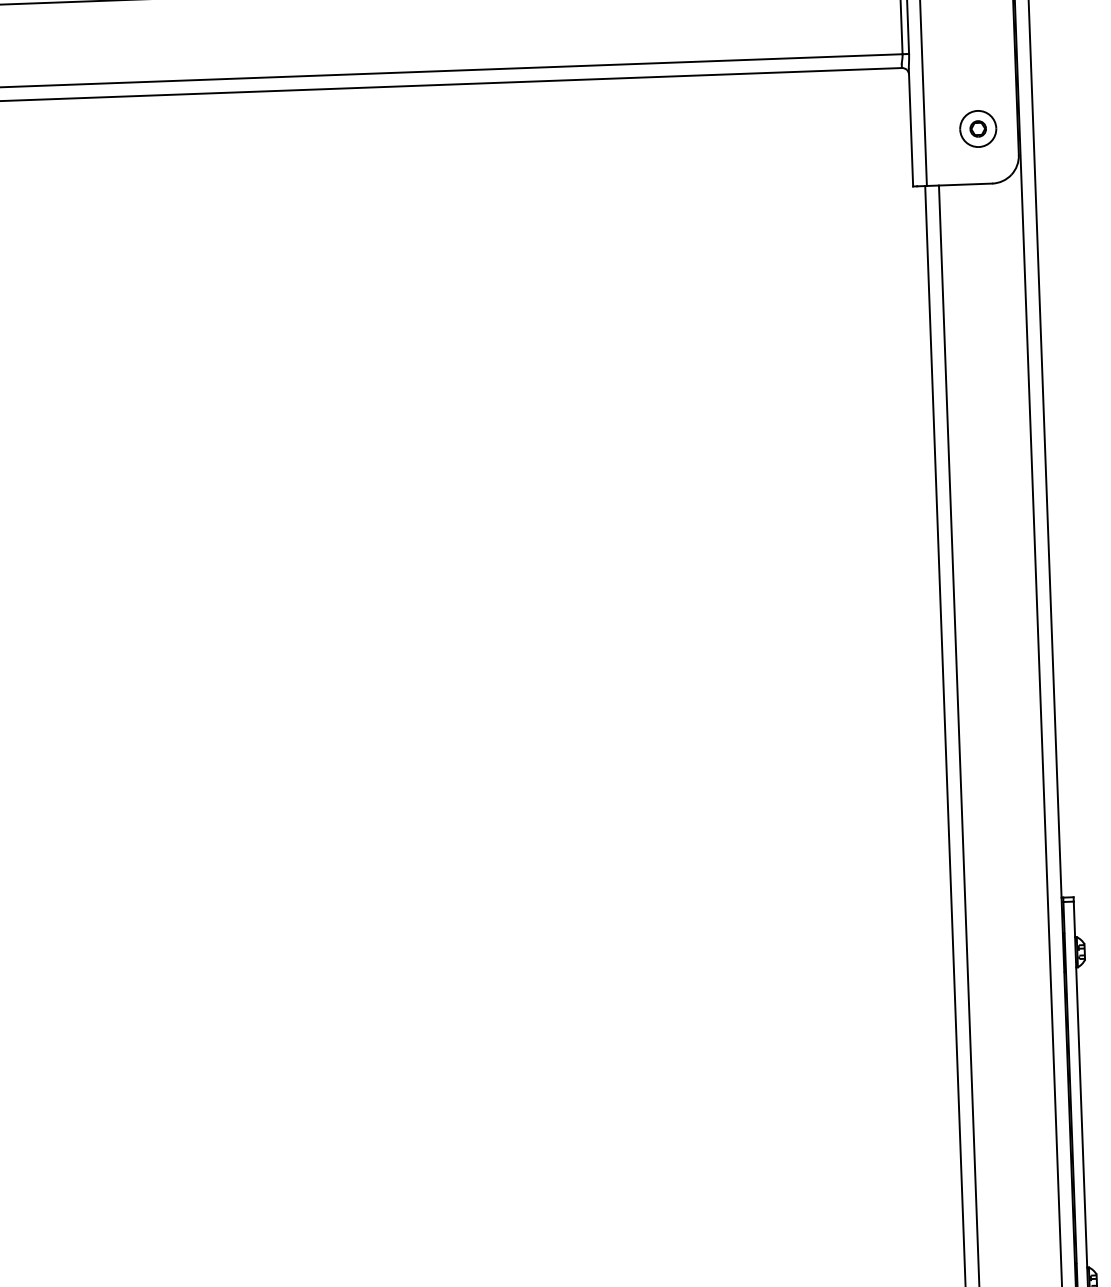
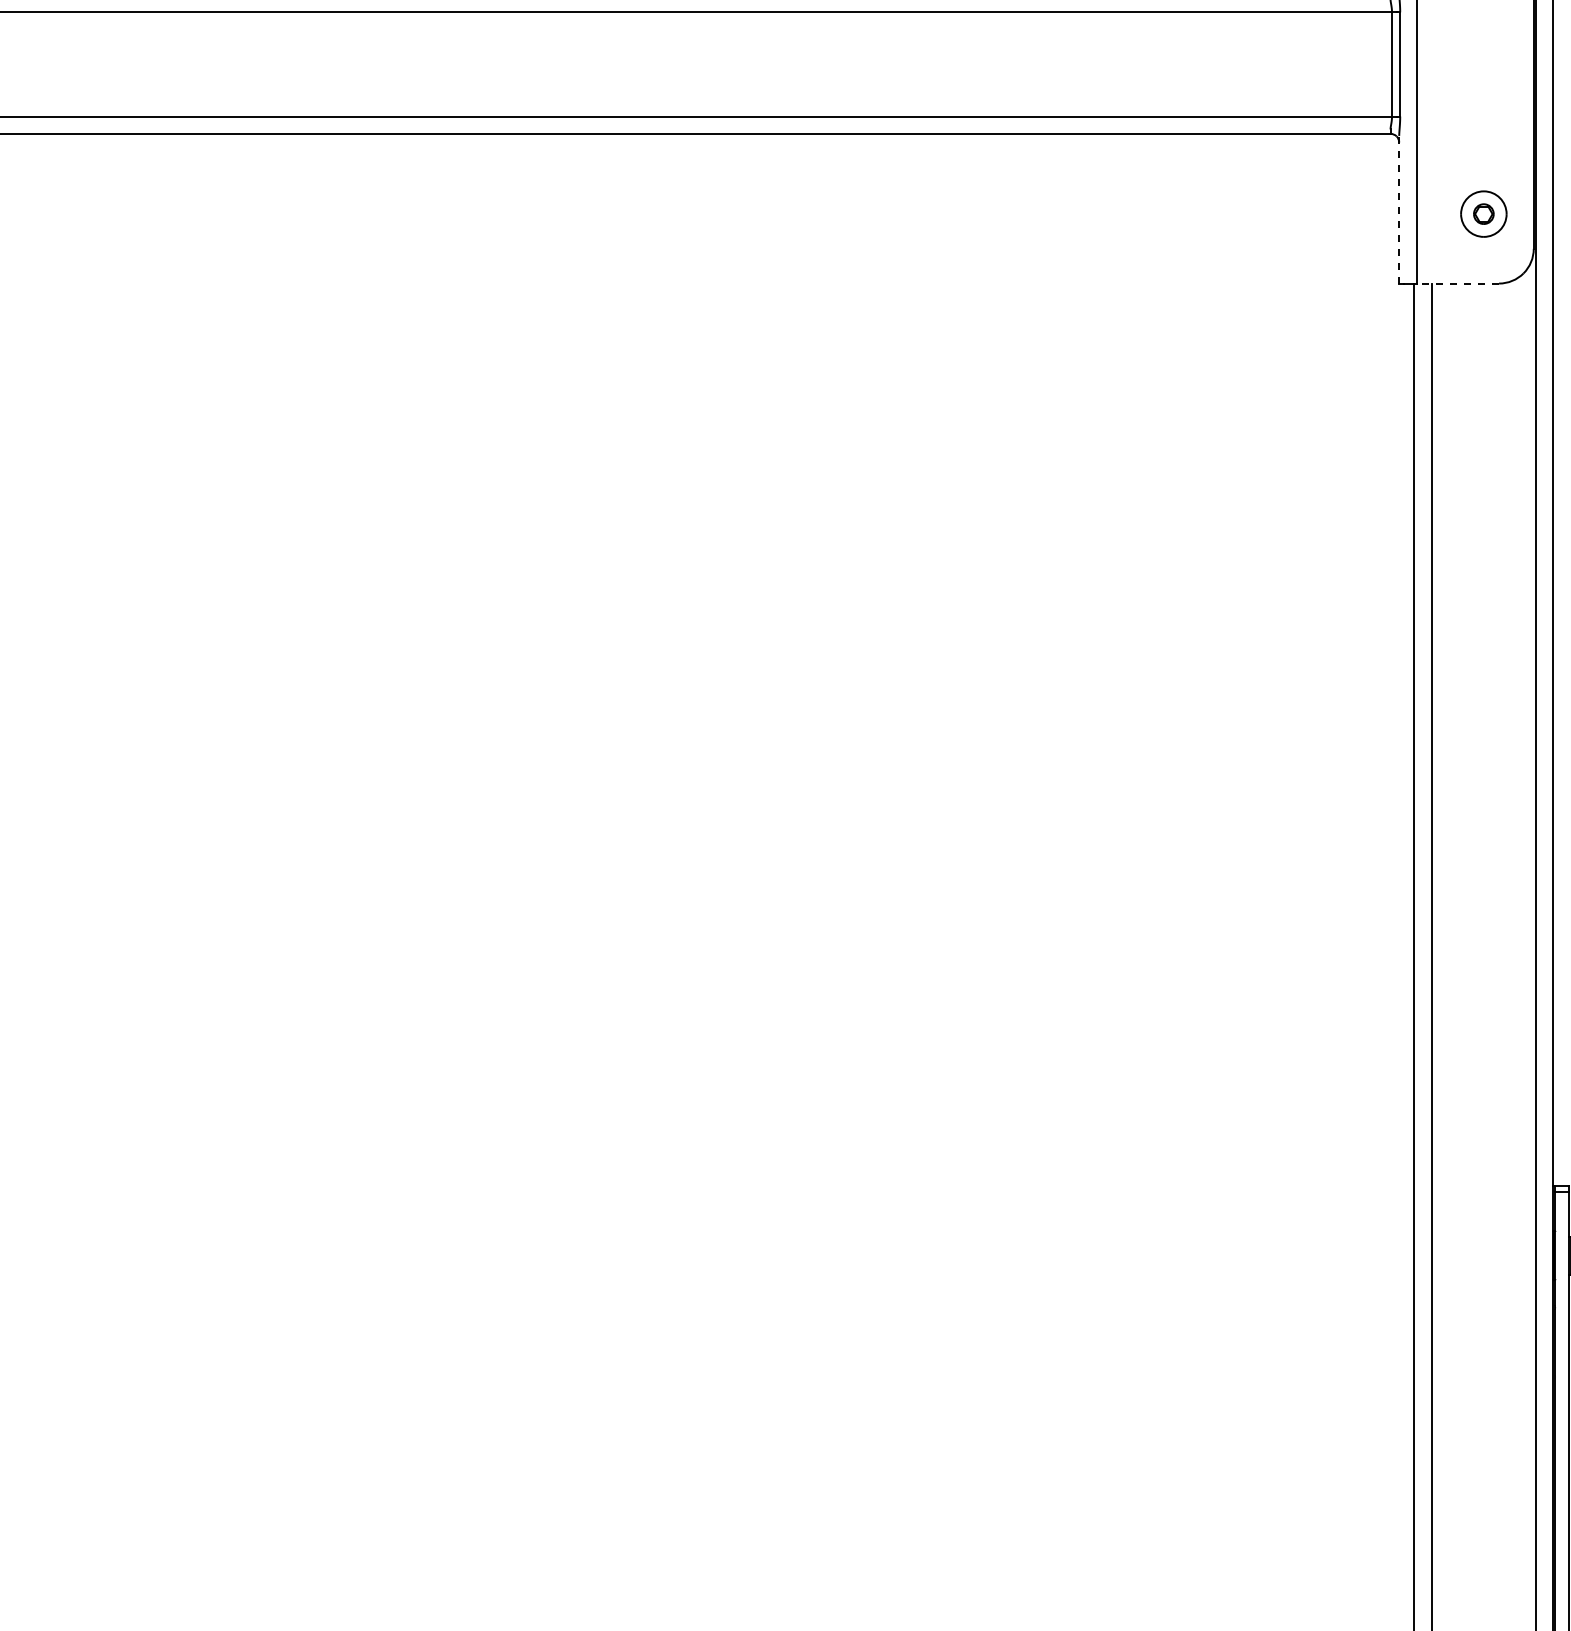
line: (911, 127) -> (1399, 209), solid -> dashed
line: (959, 184) -> (1457, 283), solid -> dashed

